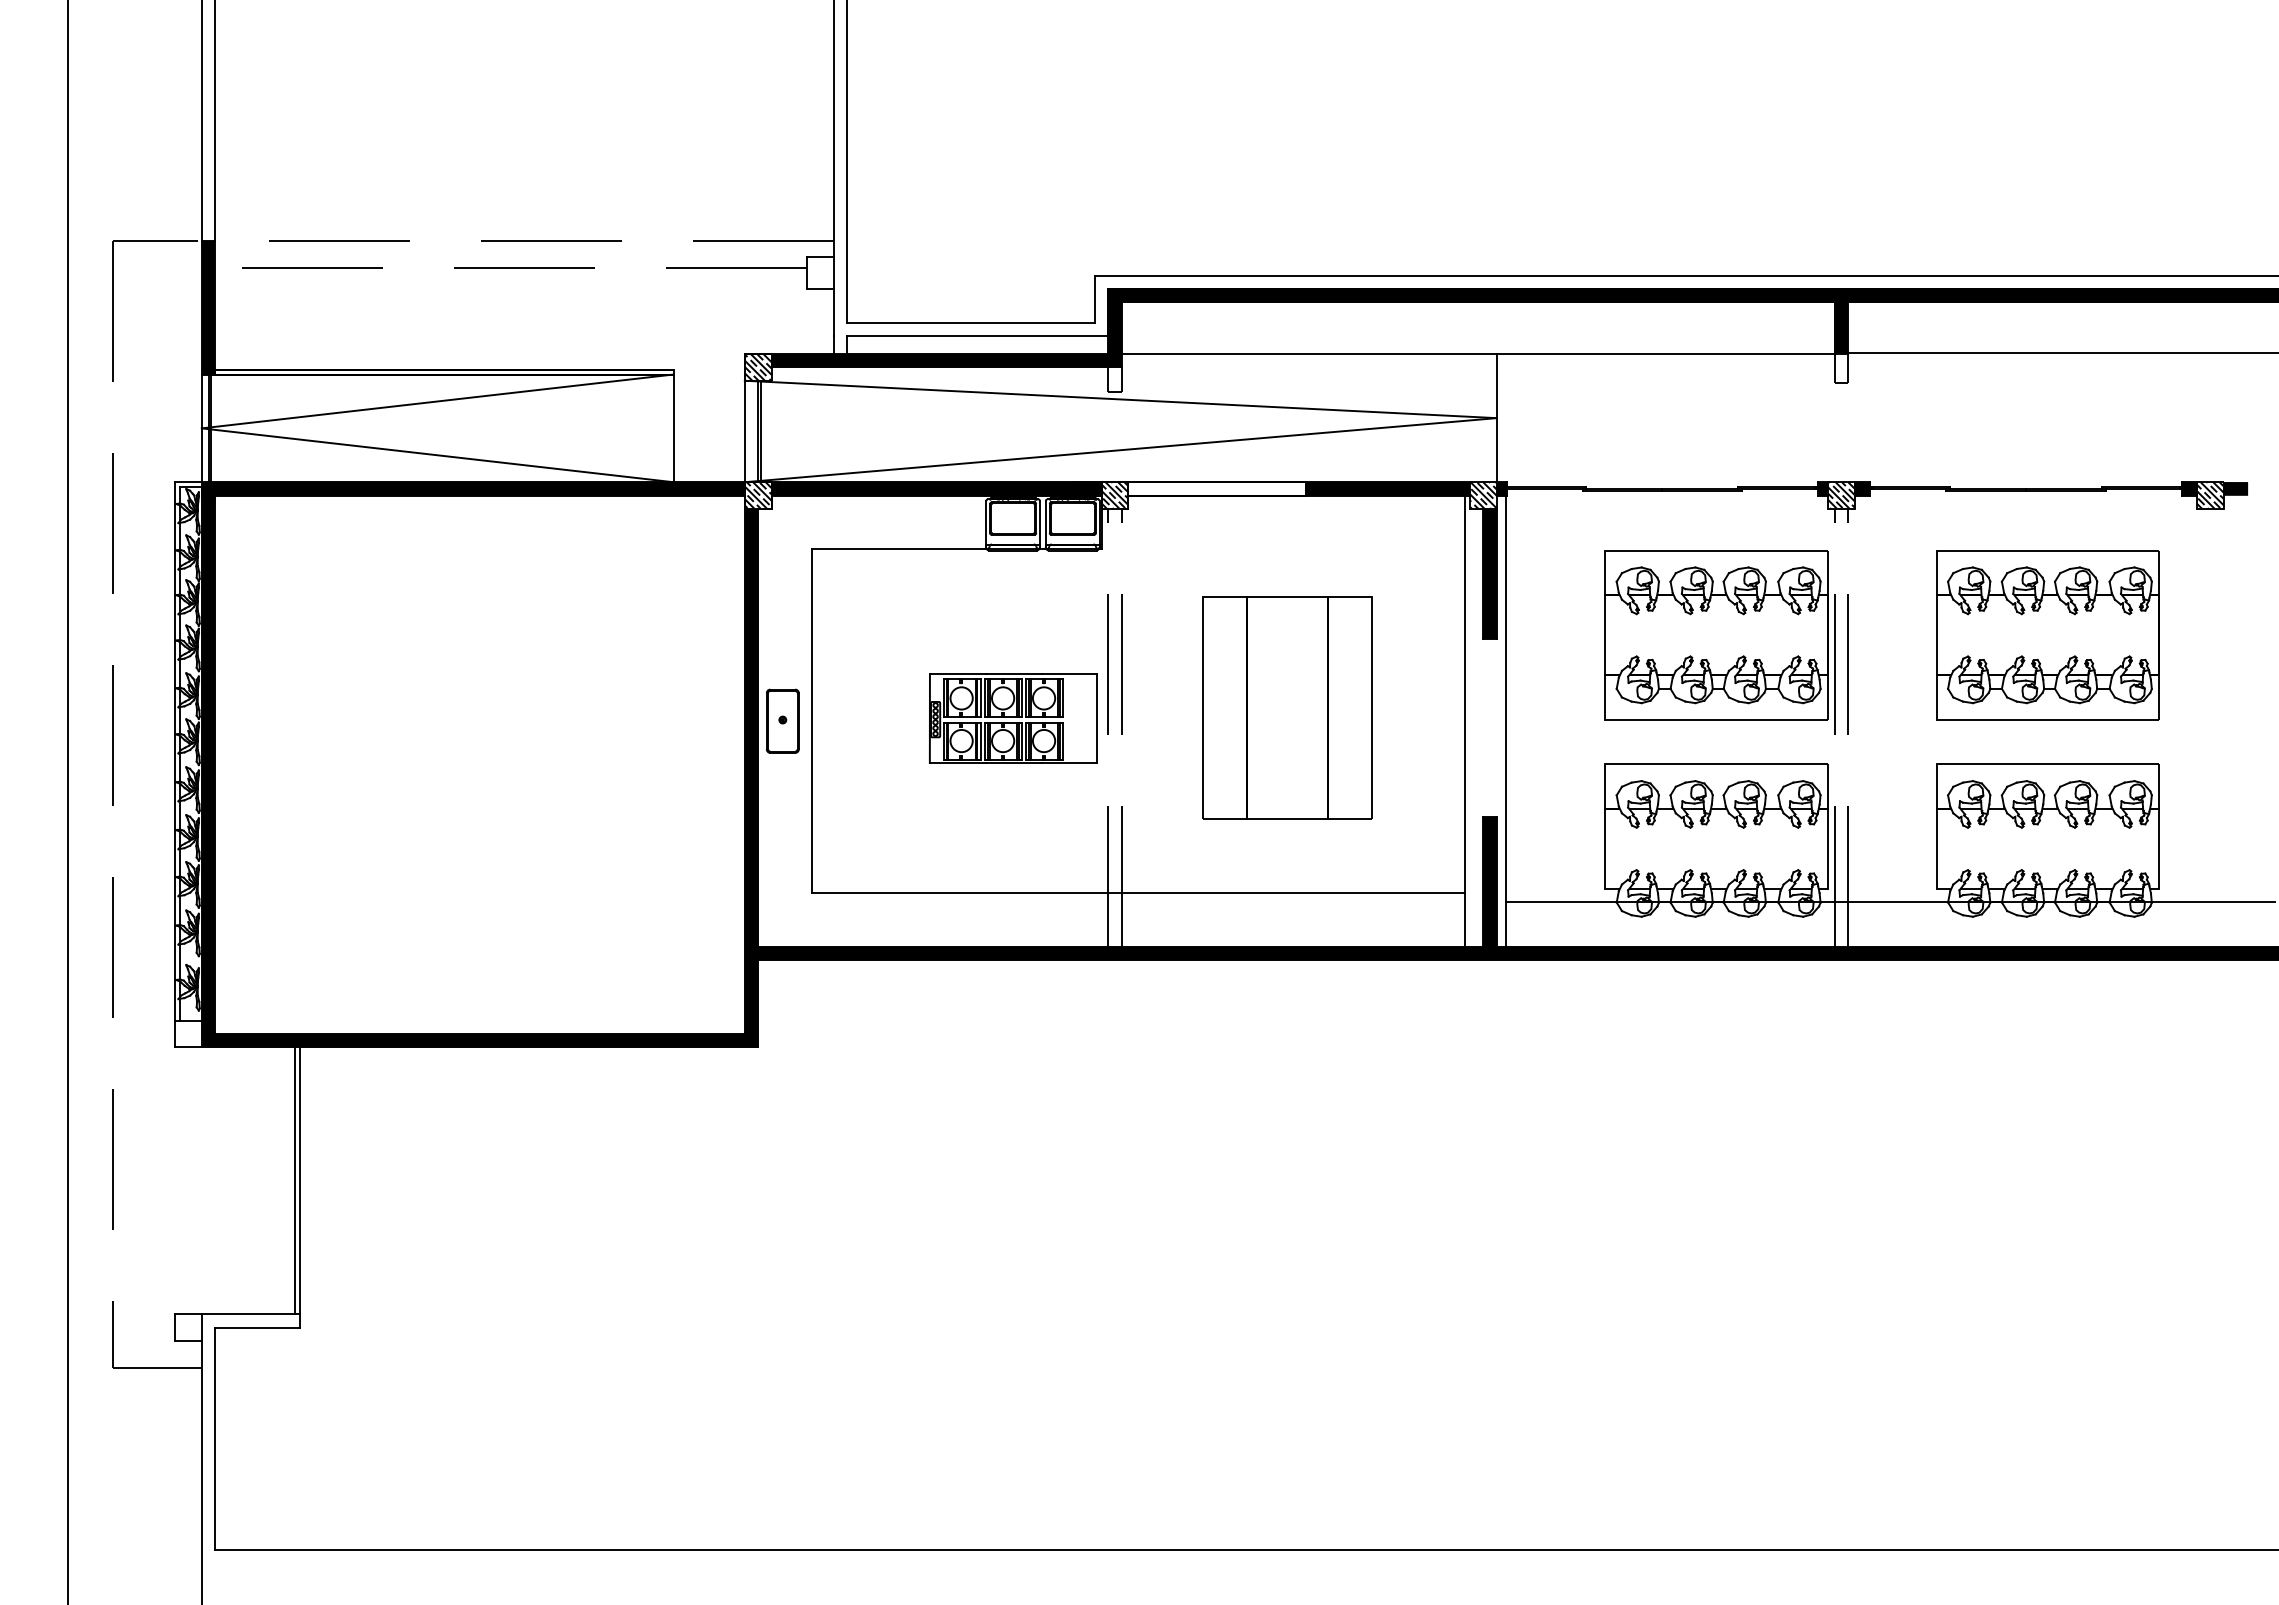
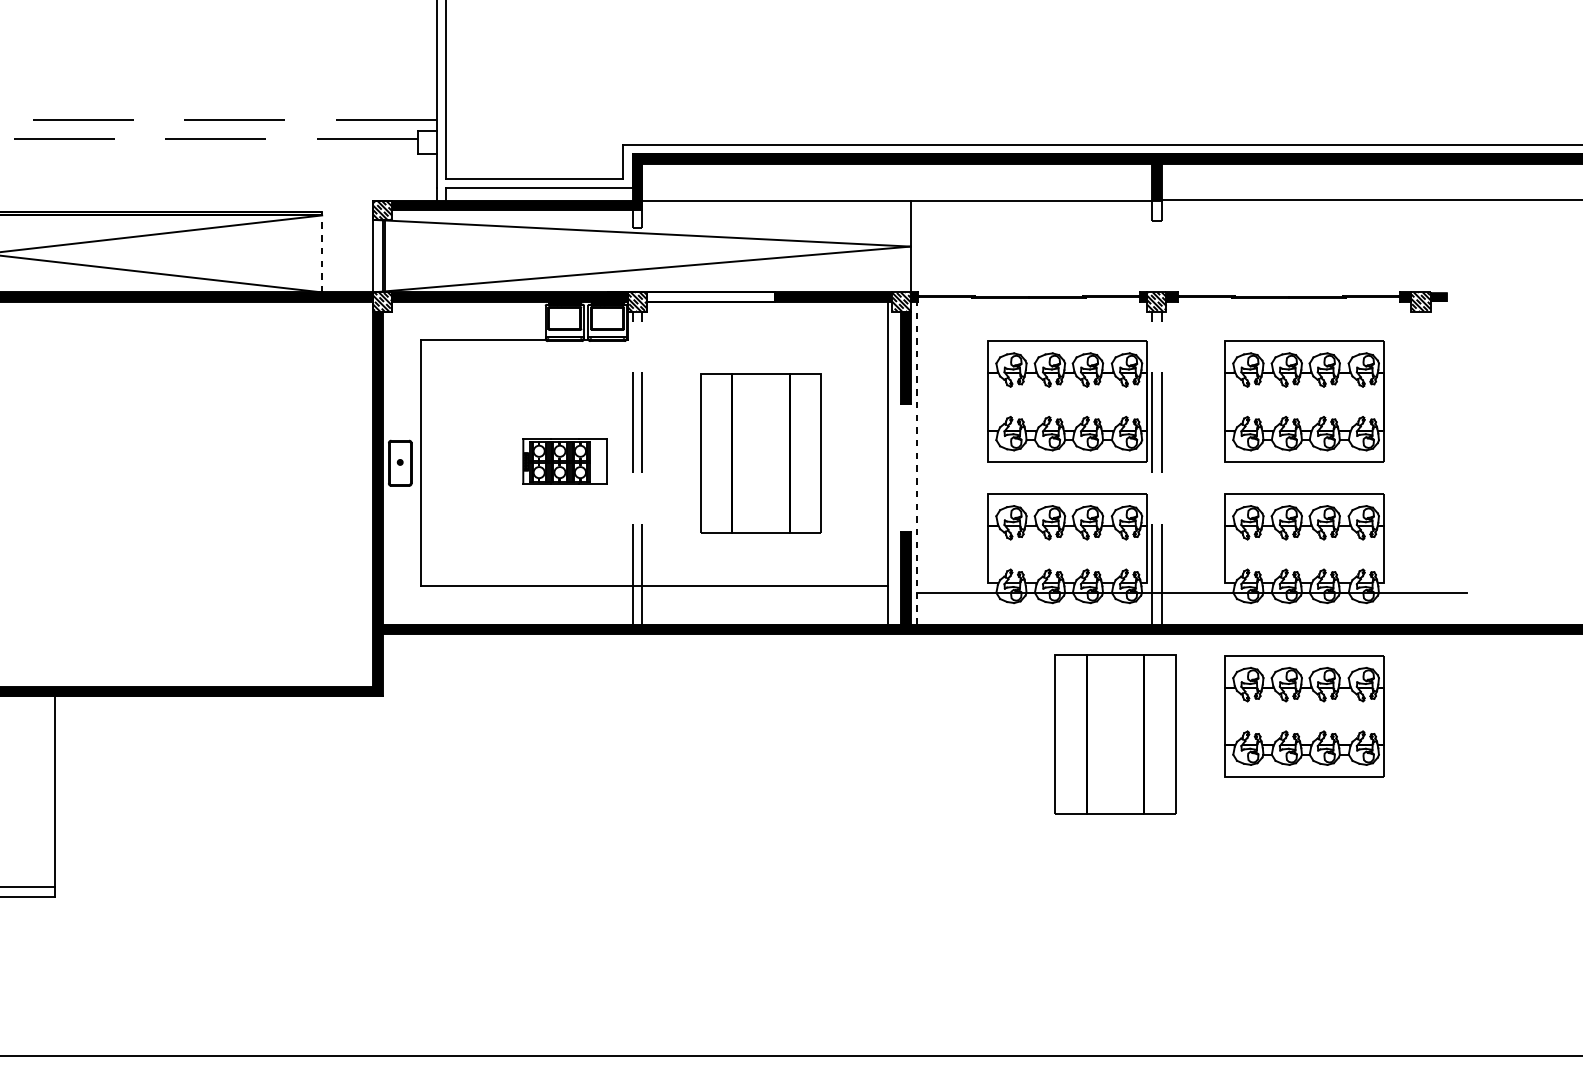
line: (673, 428) -> (322, 254), solid -> dashed
part: (1013, 718) -> (565, 461), size x0.7
line: (1505, 721) -> (916, 463), solid -> dashed
part: (2047, 1075) -> (1304, 716), added
part: (1783, 1100) -> (1115, 734), added
line: (295, 1180) -> (51, 791), removed

